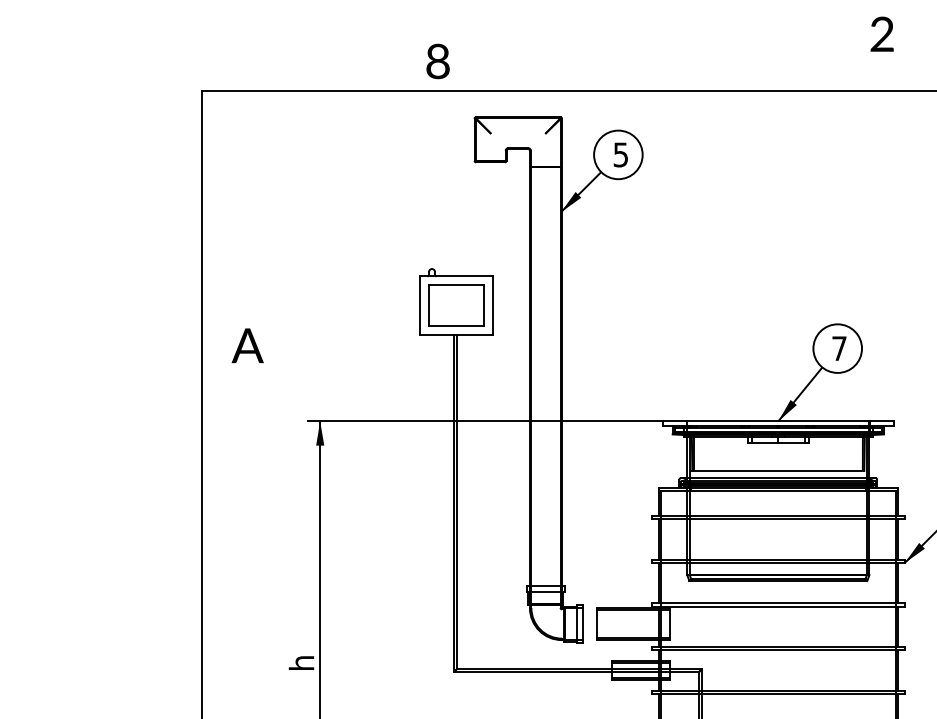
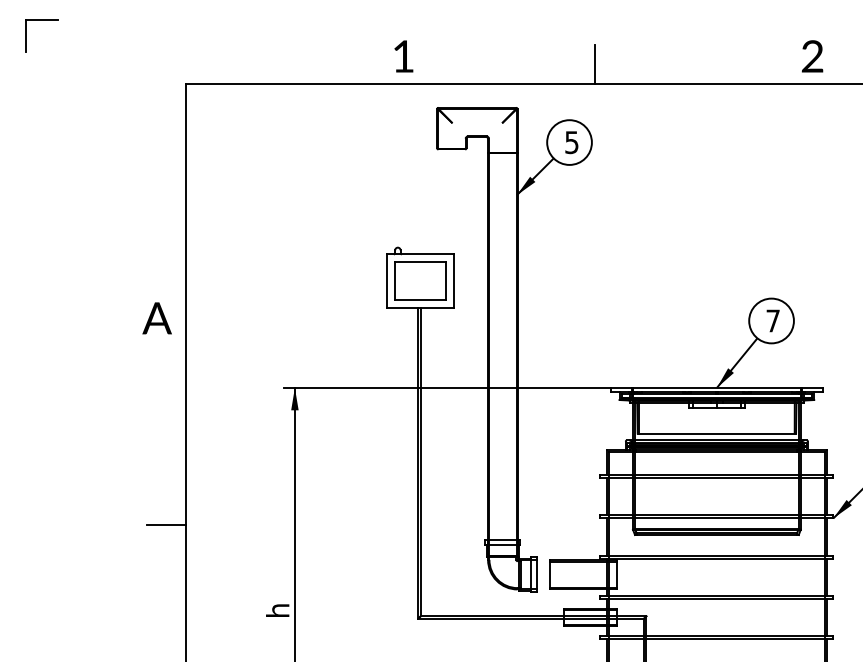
part: (45, 22) -> (41, 20), added
text: (882, 34) -> (812, 56), moved
text: (438, 61) -> (403, 56), 8 -> 1
line: (645, 70) -> (594, 64), added
text: (247, 345) -> (156, 318), moved
line: (180, 569) -> (166, 524), added

